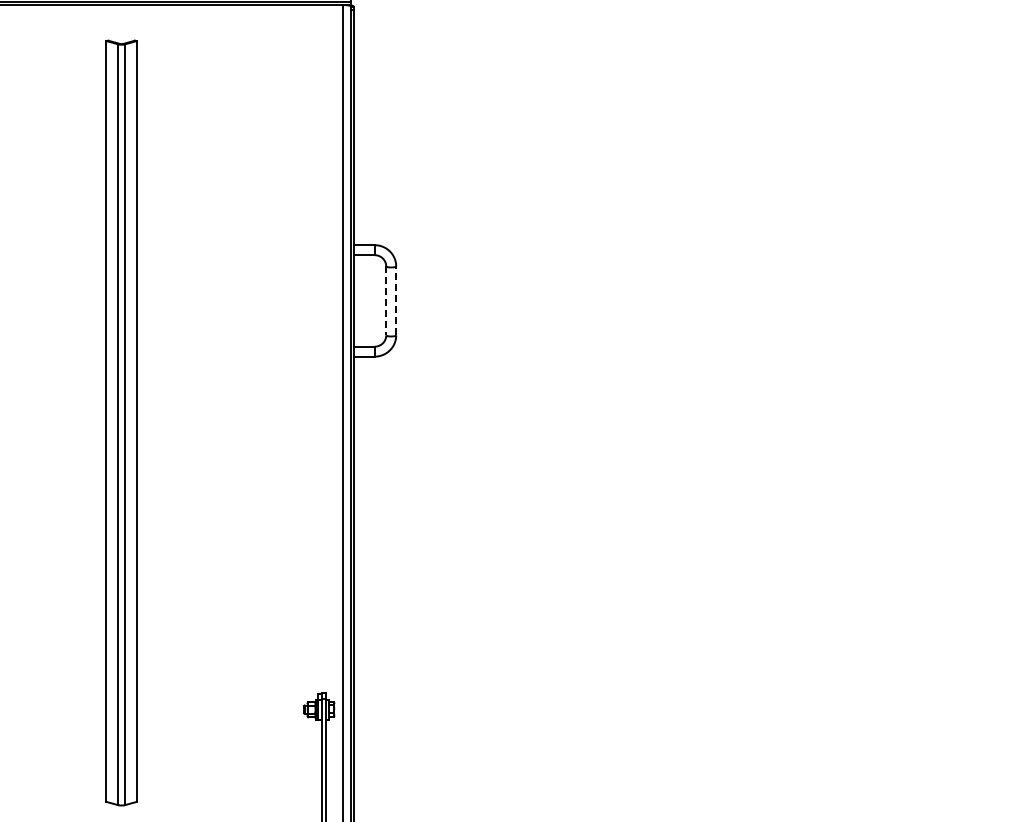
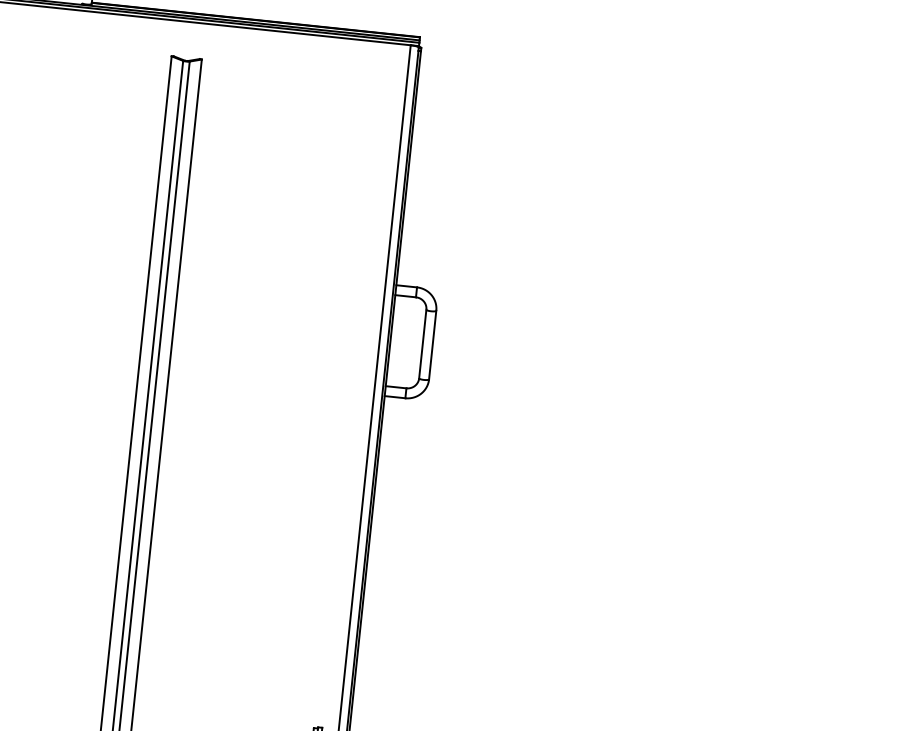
line: (386, 300) -> (423, 343), dashed -> solid
line: (396, 300) -> (433, 344), dashed -> solid

